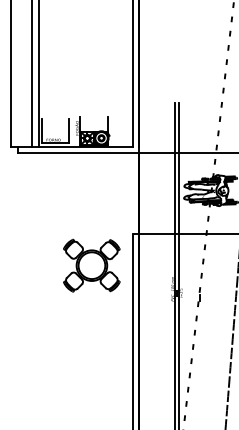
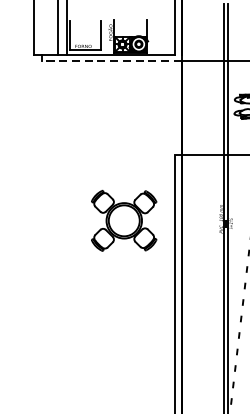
line: (77, 152) -> (111, 60), solid -> dashed
part: (91, 265) -> (123, 220), moved

